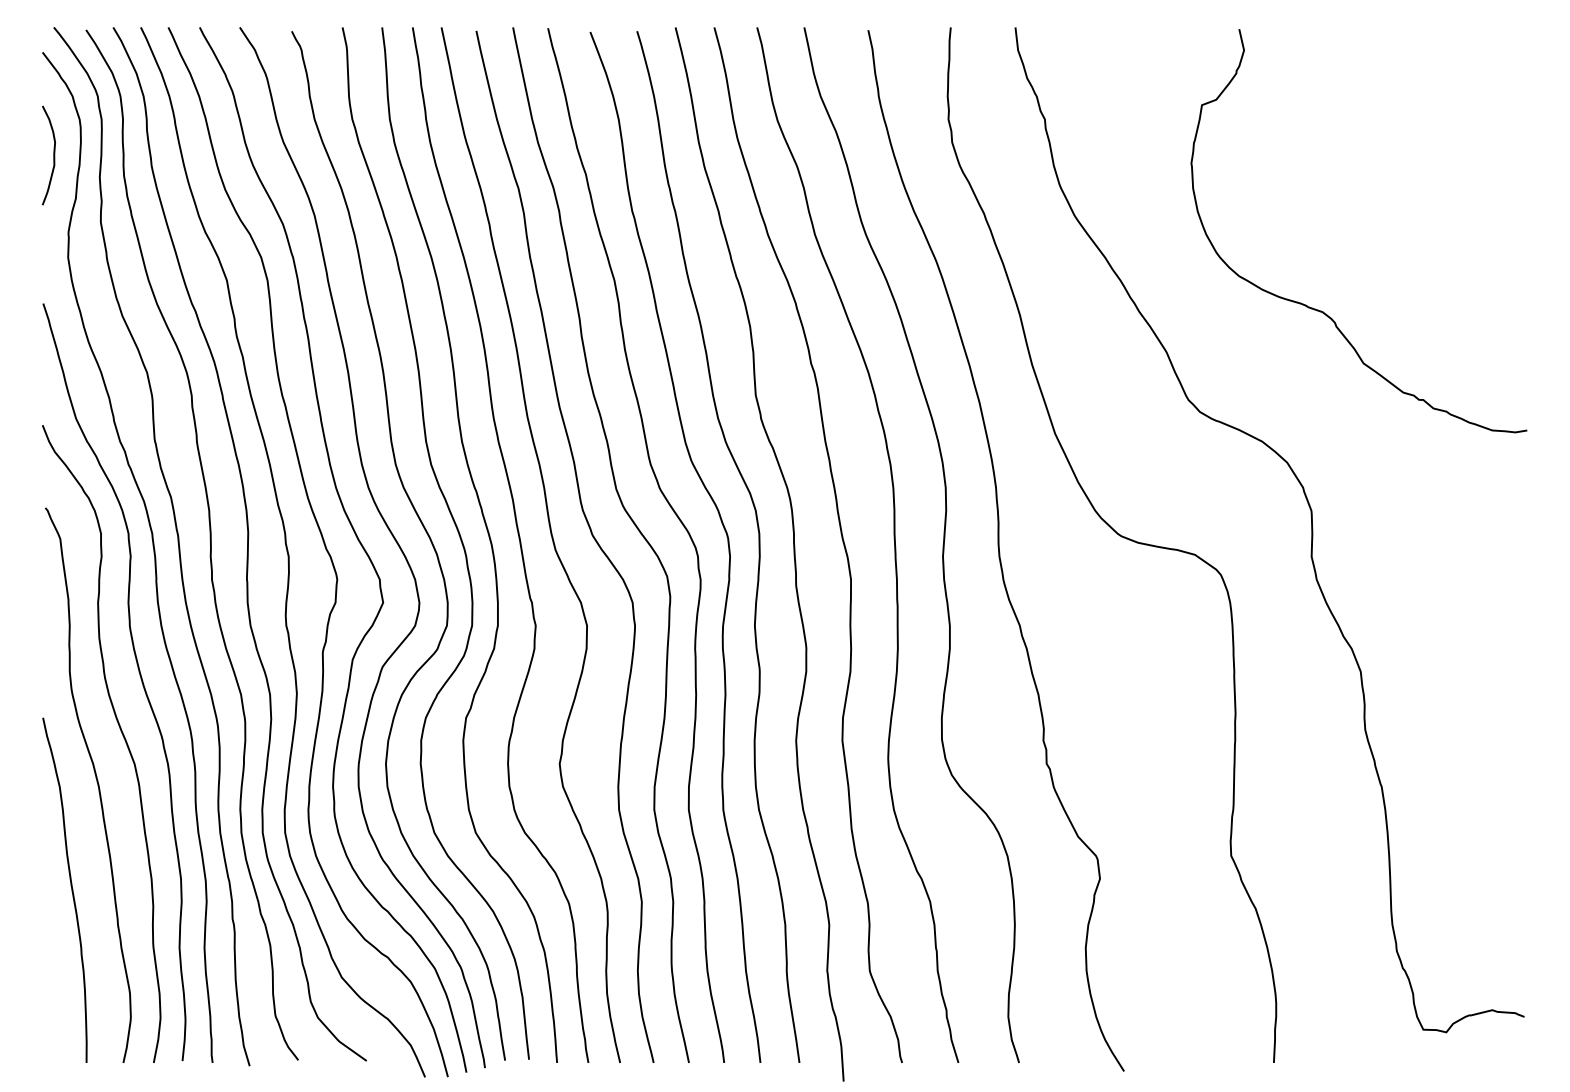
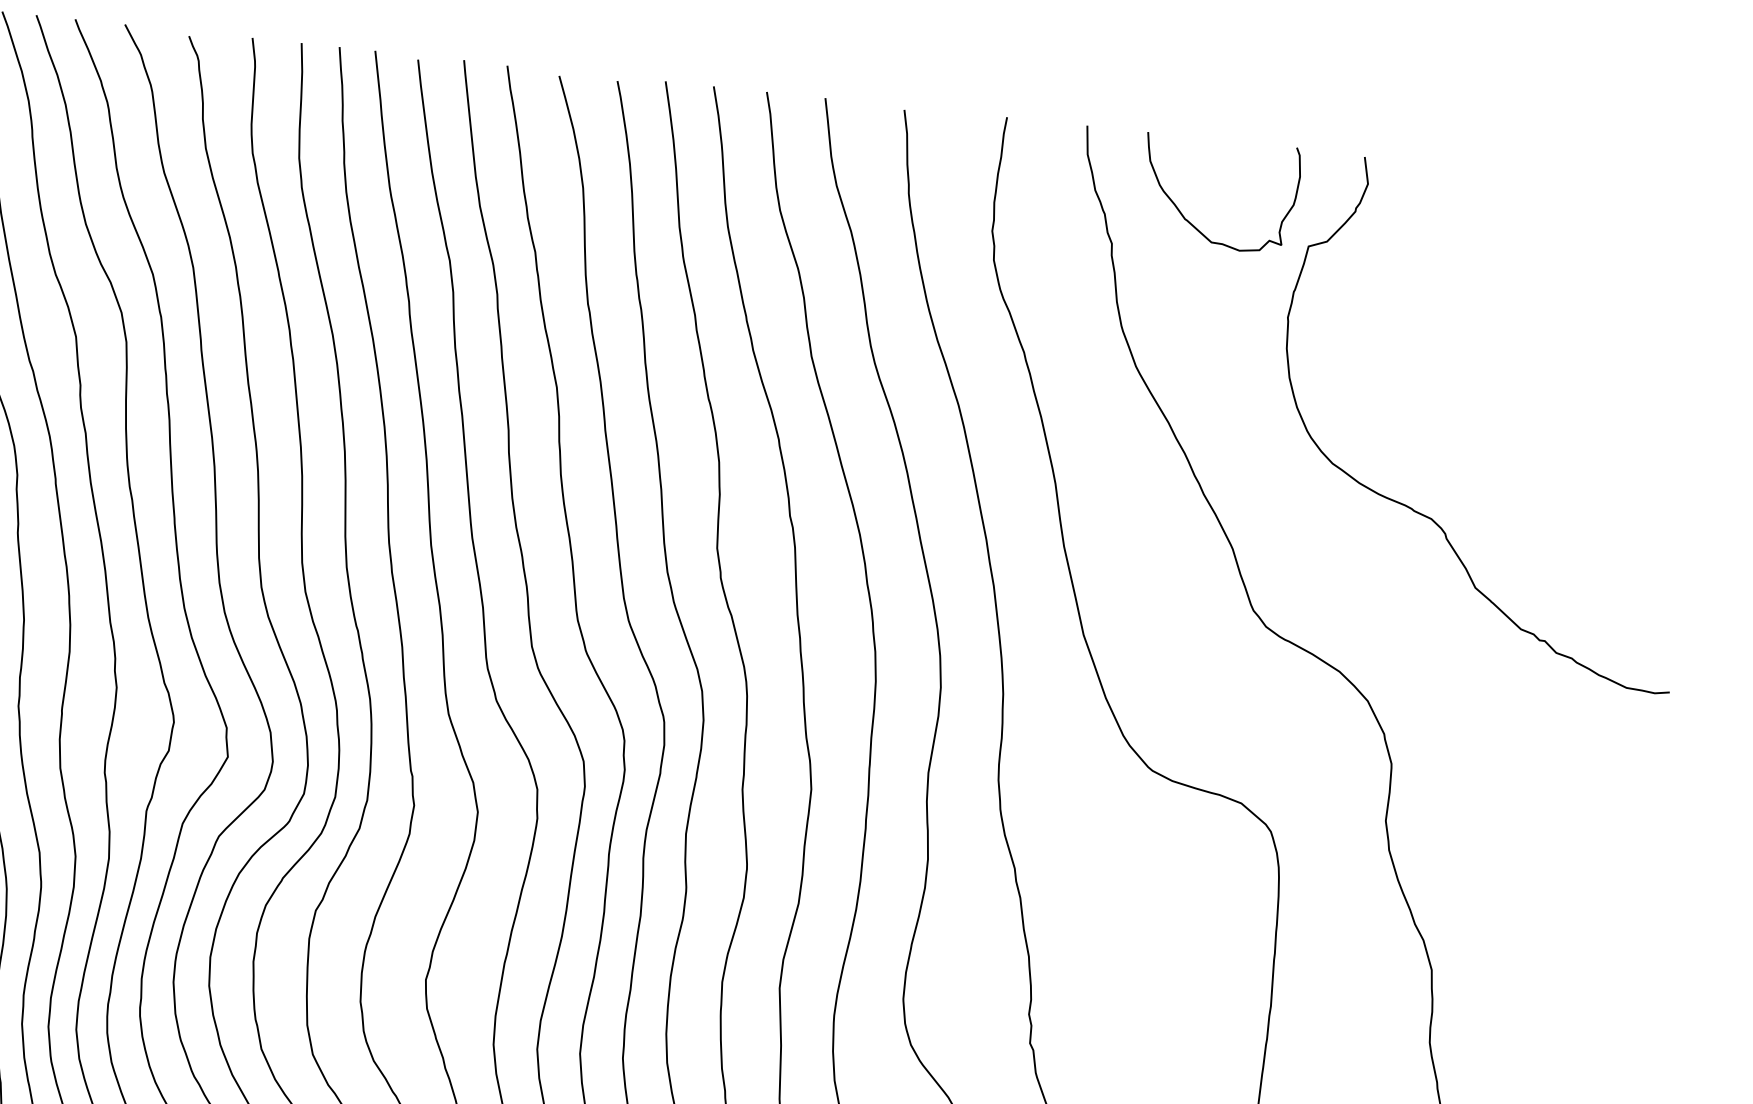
curve: (1107, 96) -> (1192, 223), added

